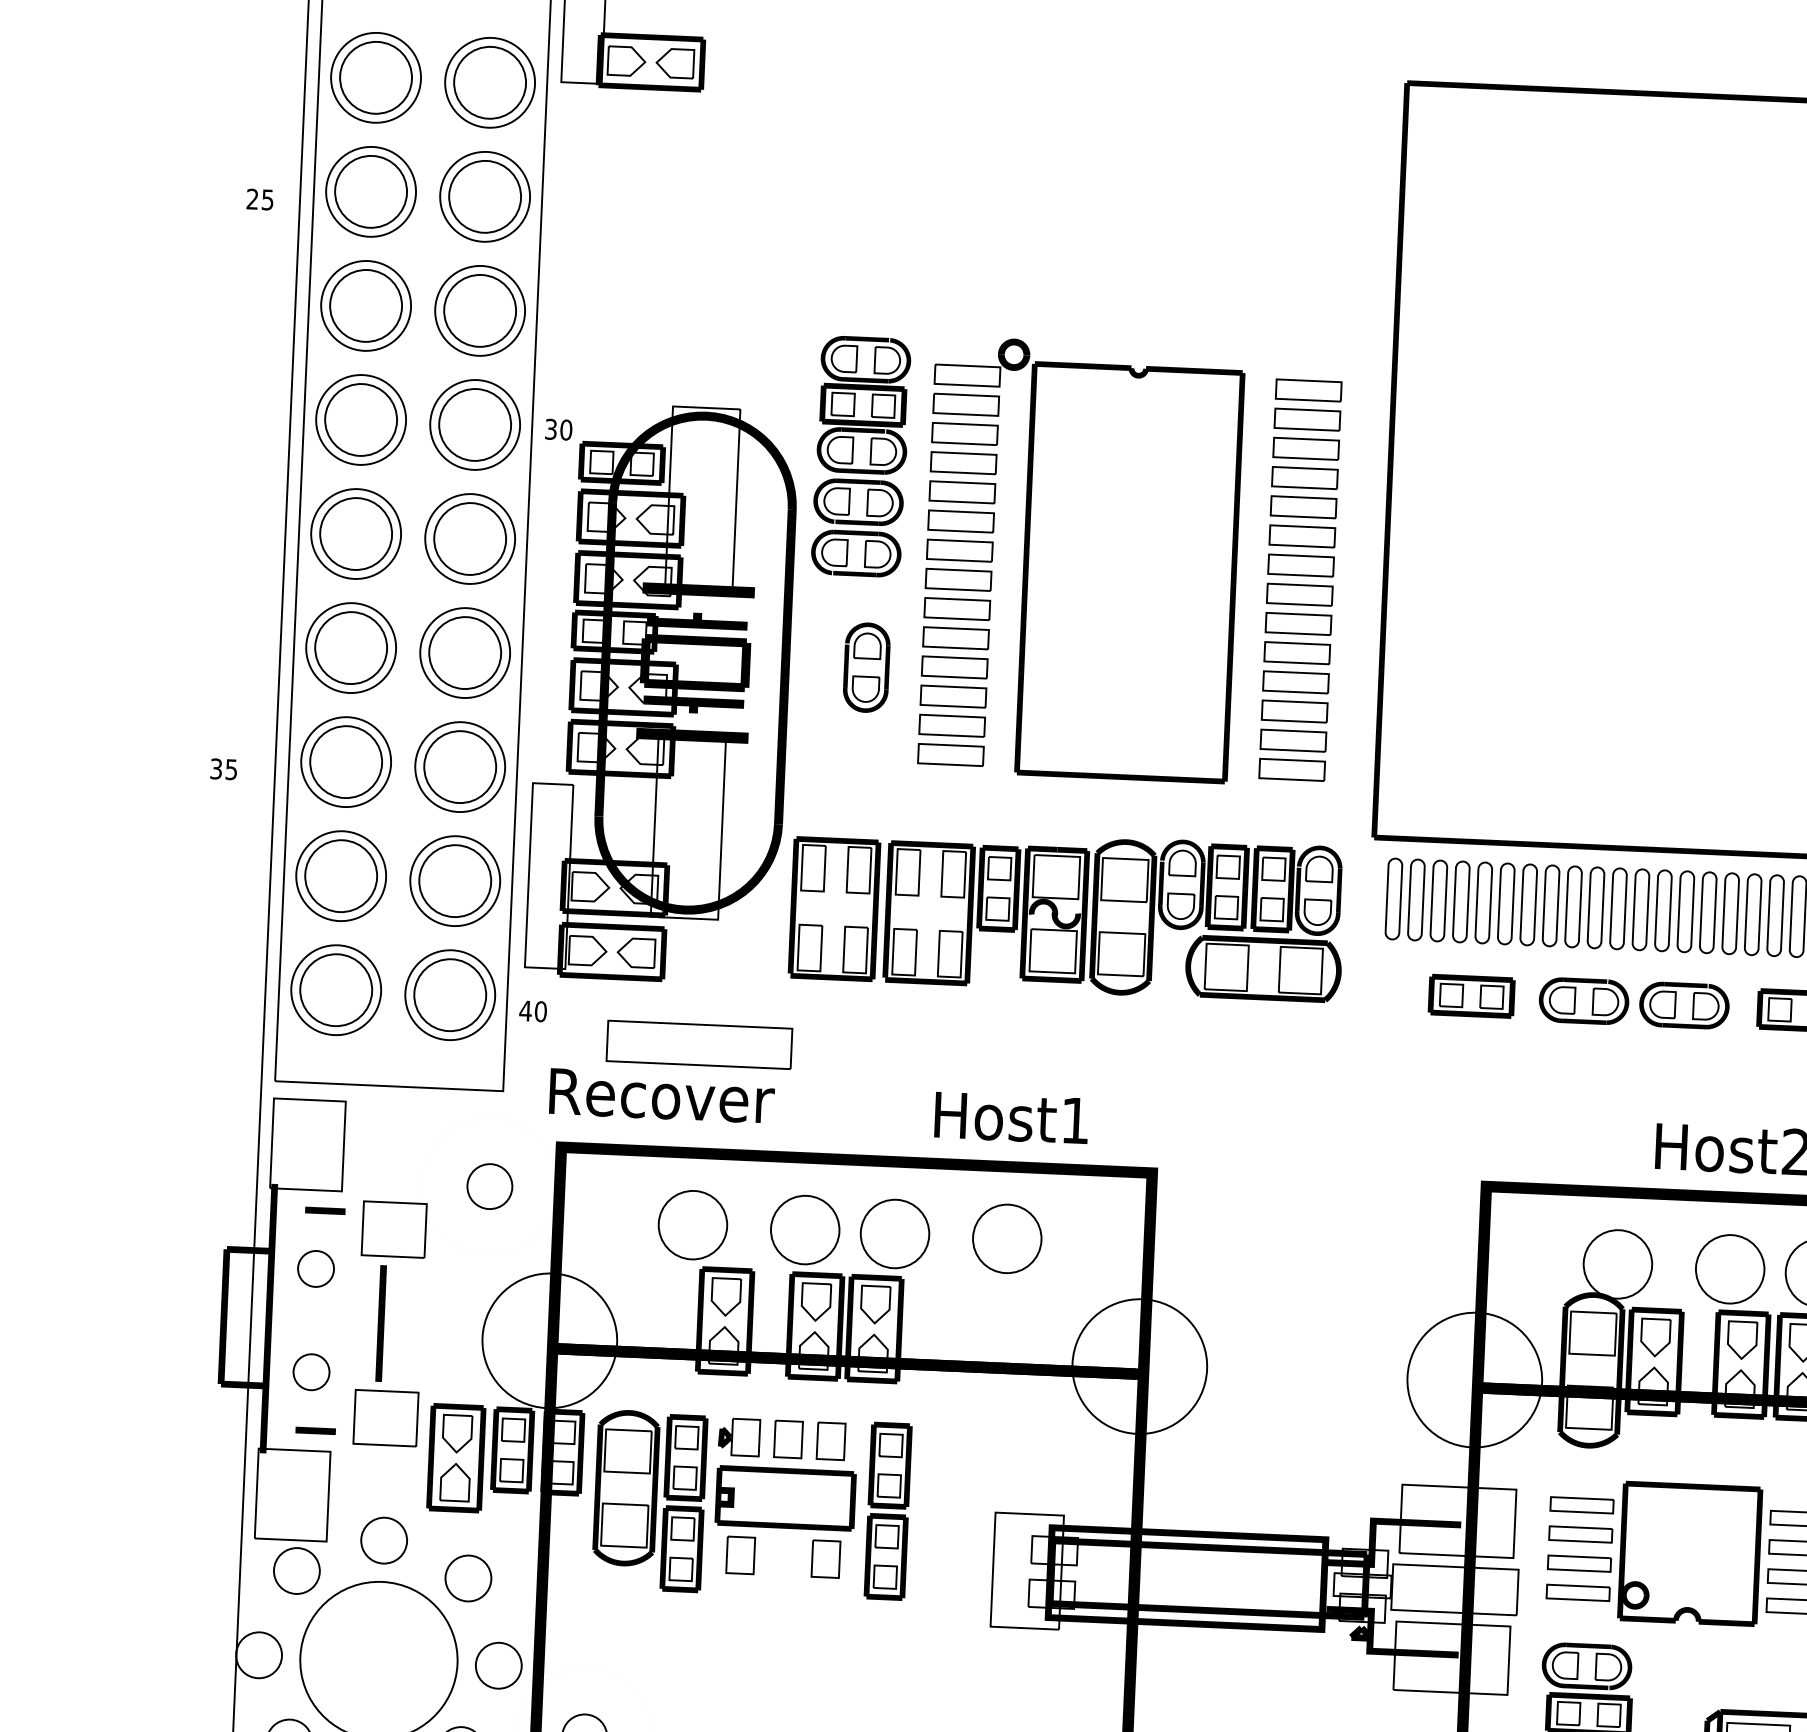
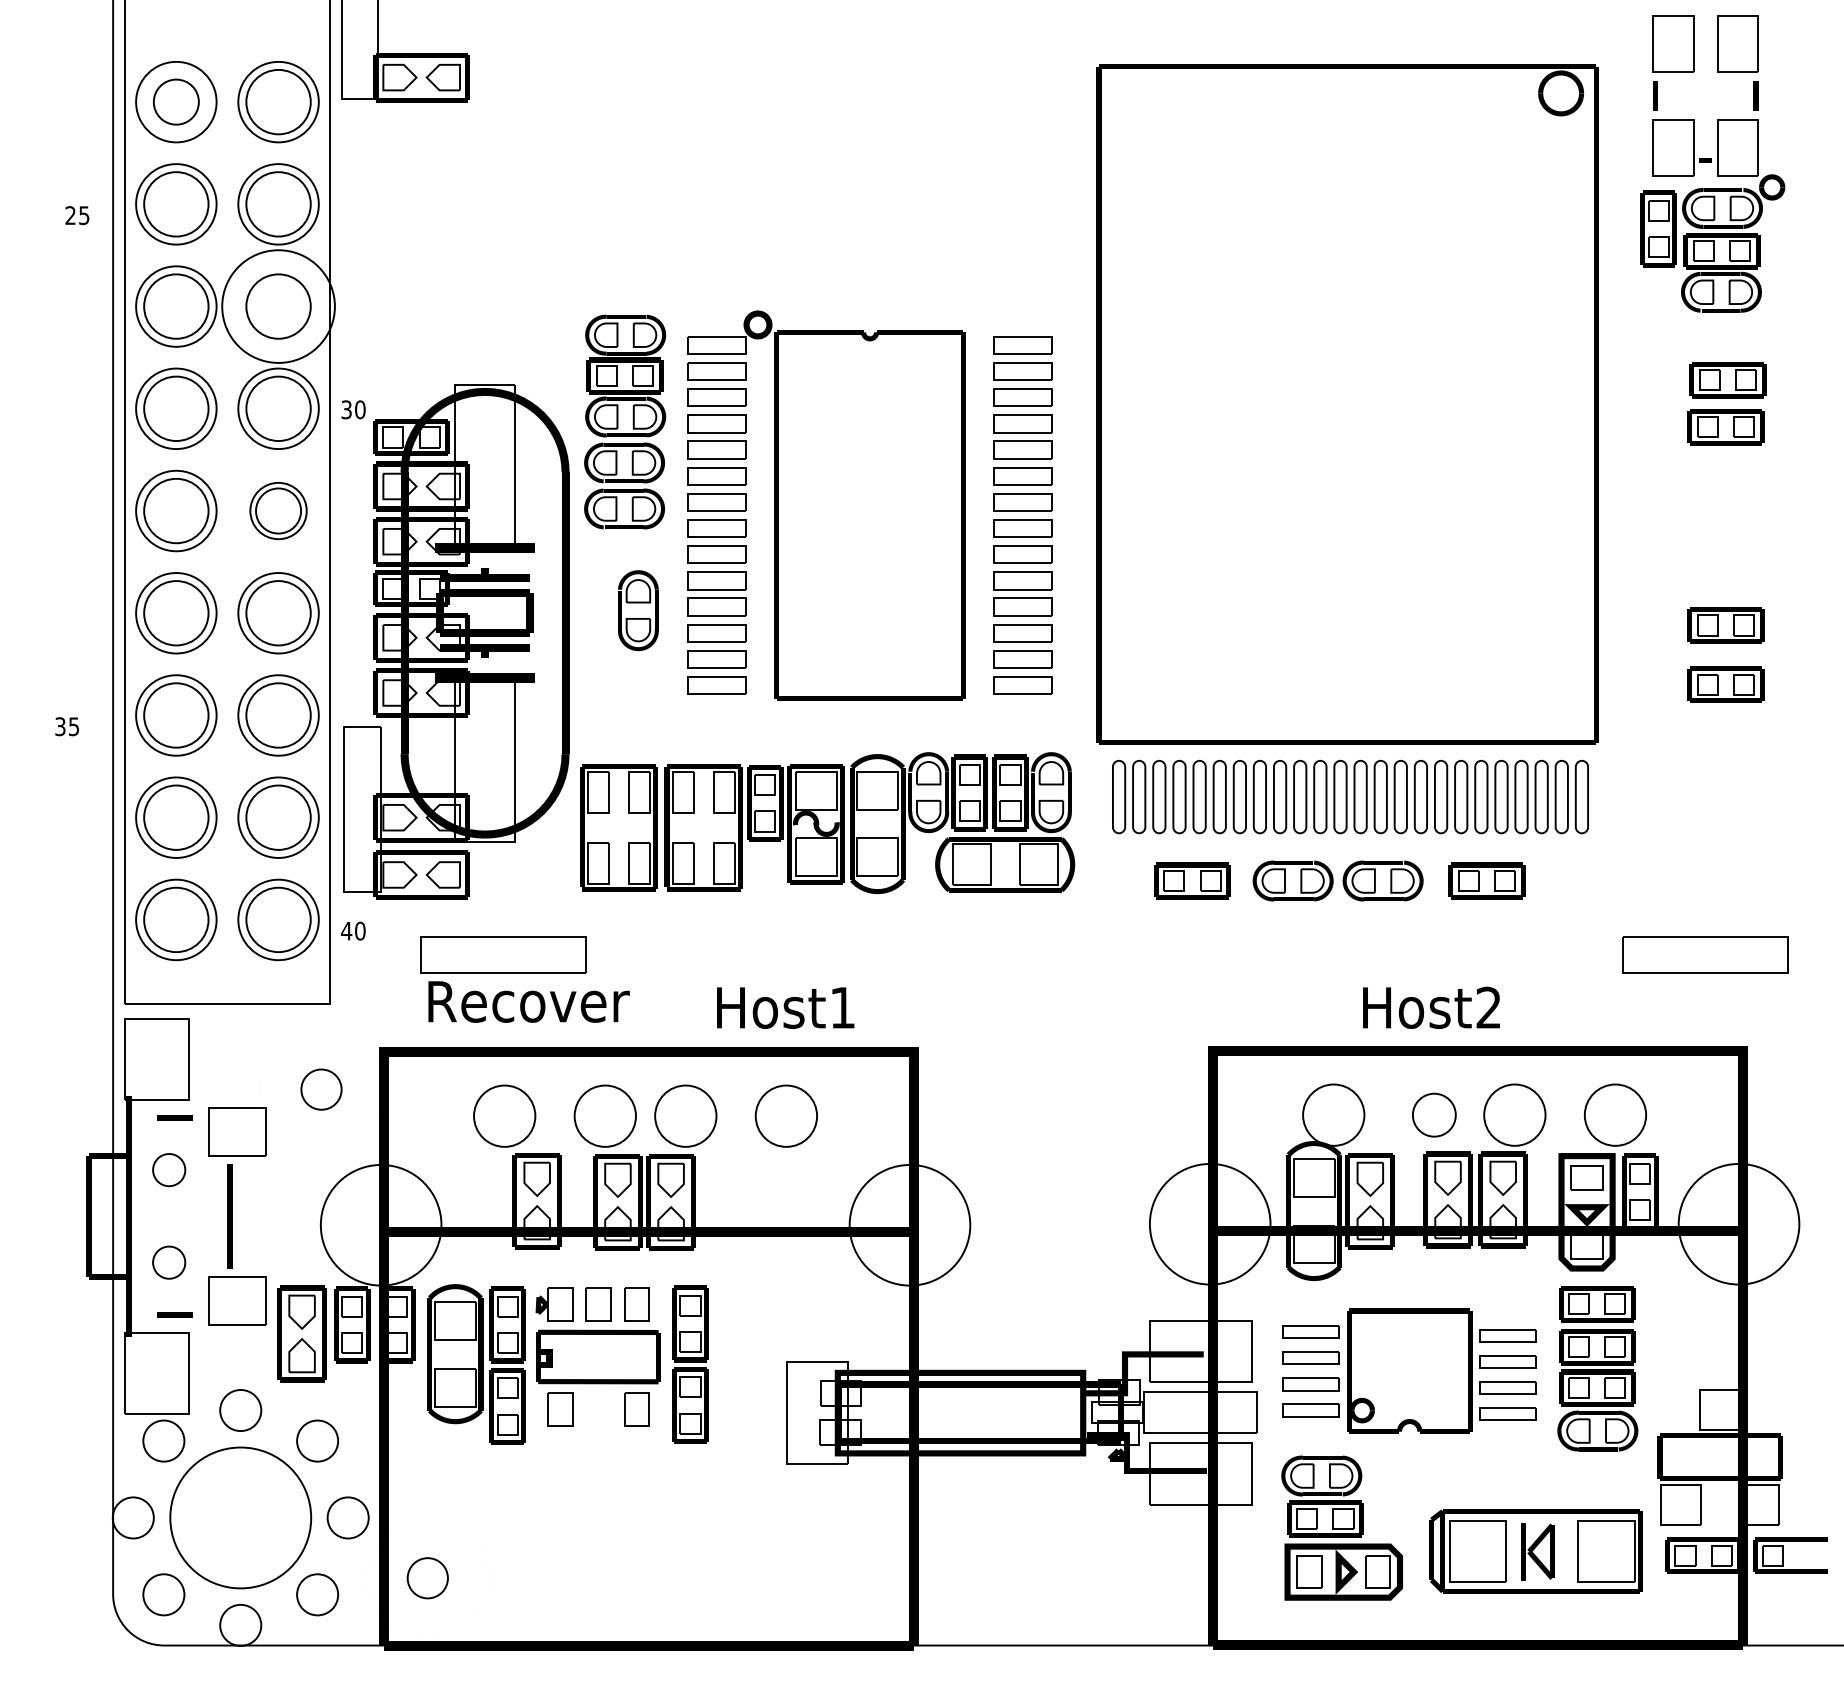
circle: (376, 77) -> (176, 101), size x0.7
circle: (480, 310) -> (278, 306), size x1.4
part: (470, 538) -> (278, 510), size x0.7
text: (661, 1095) -> (528, 1001), moved
circle: (1730, 1268) -> (1434, 1114), size x0.7

